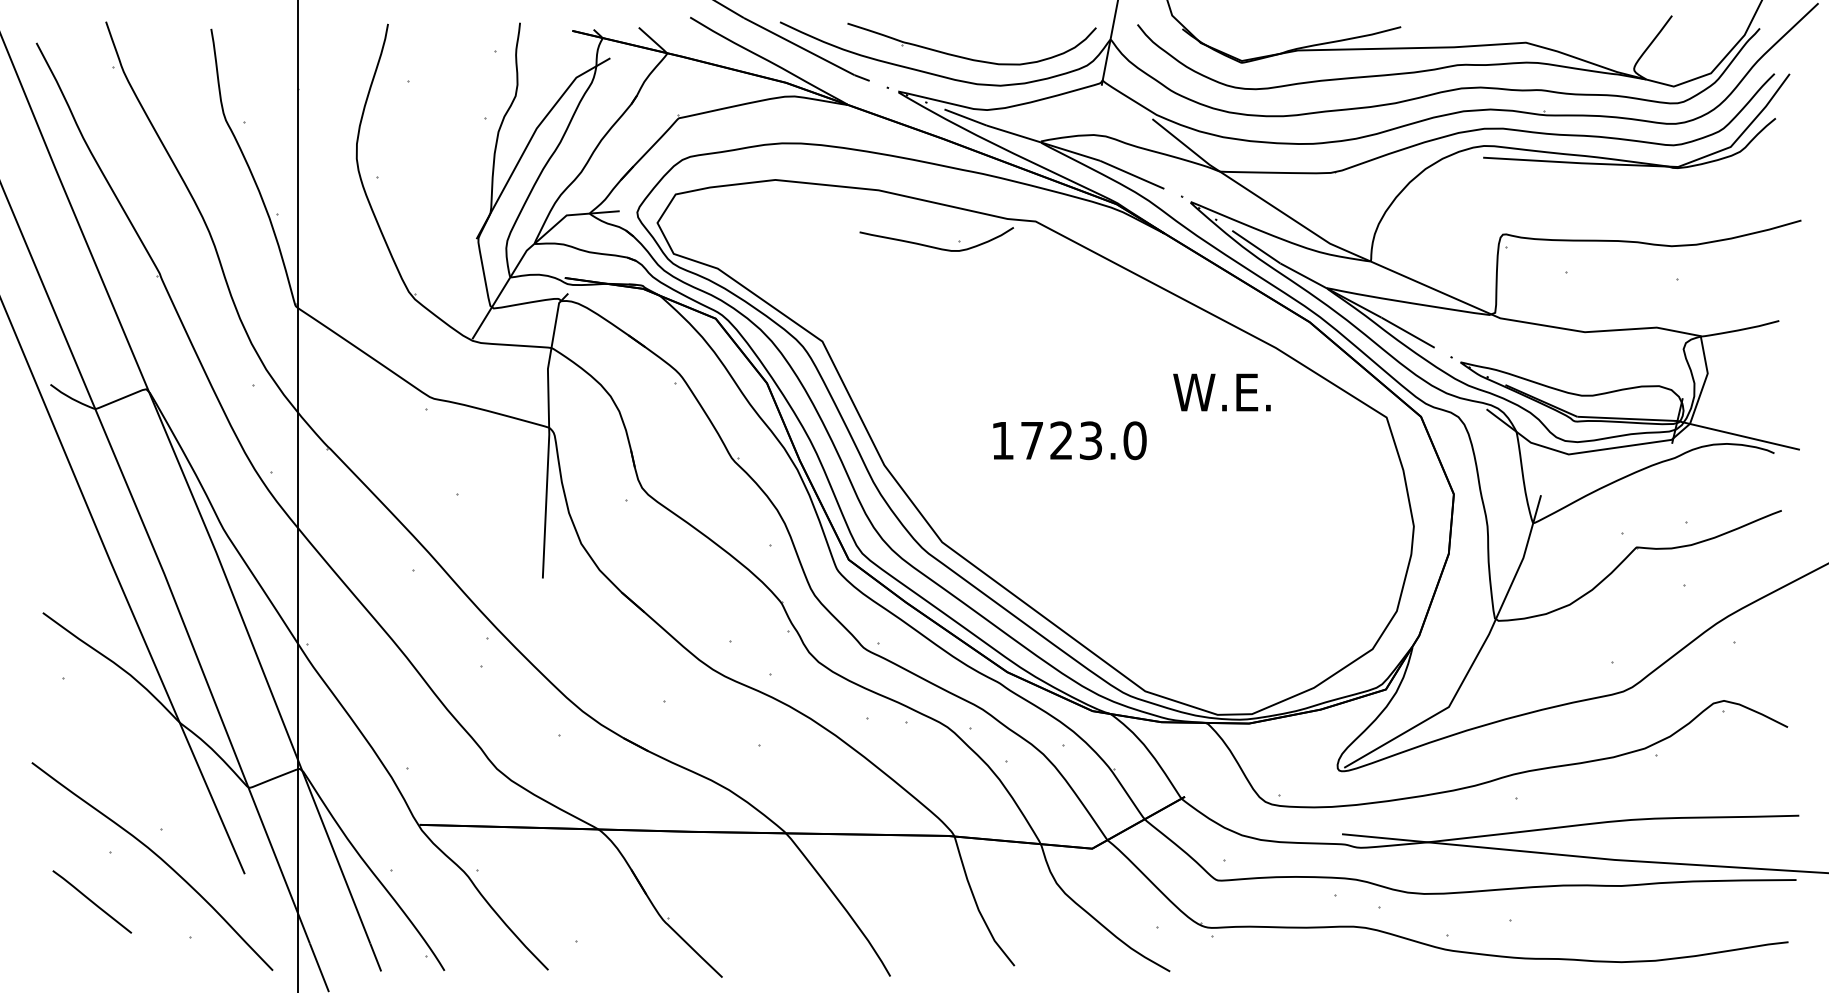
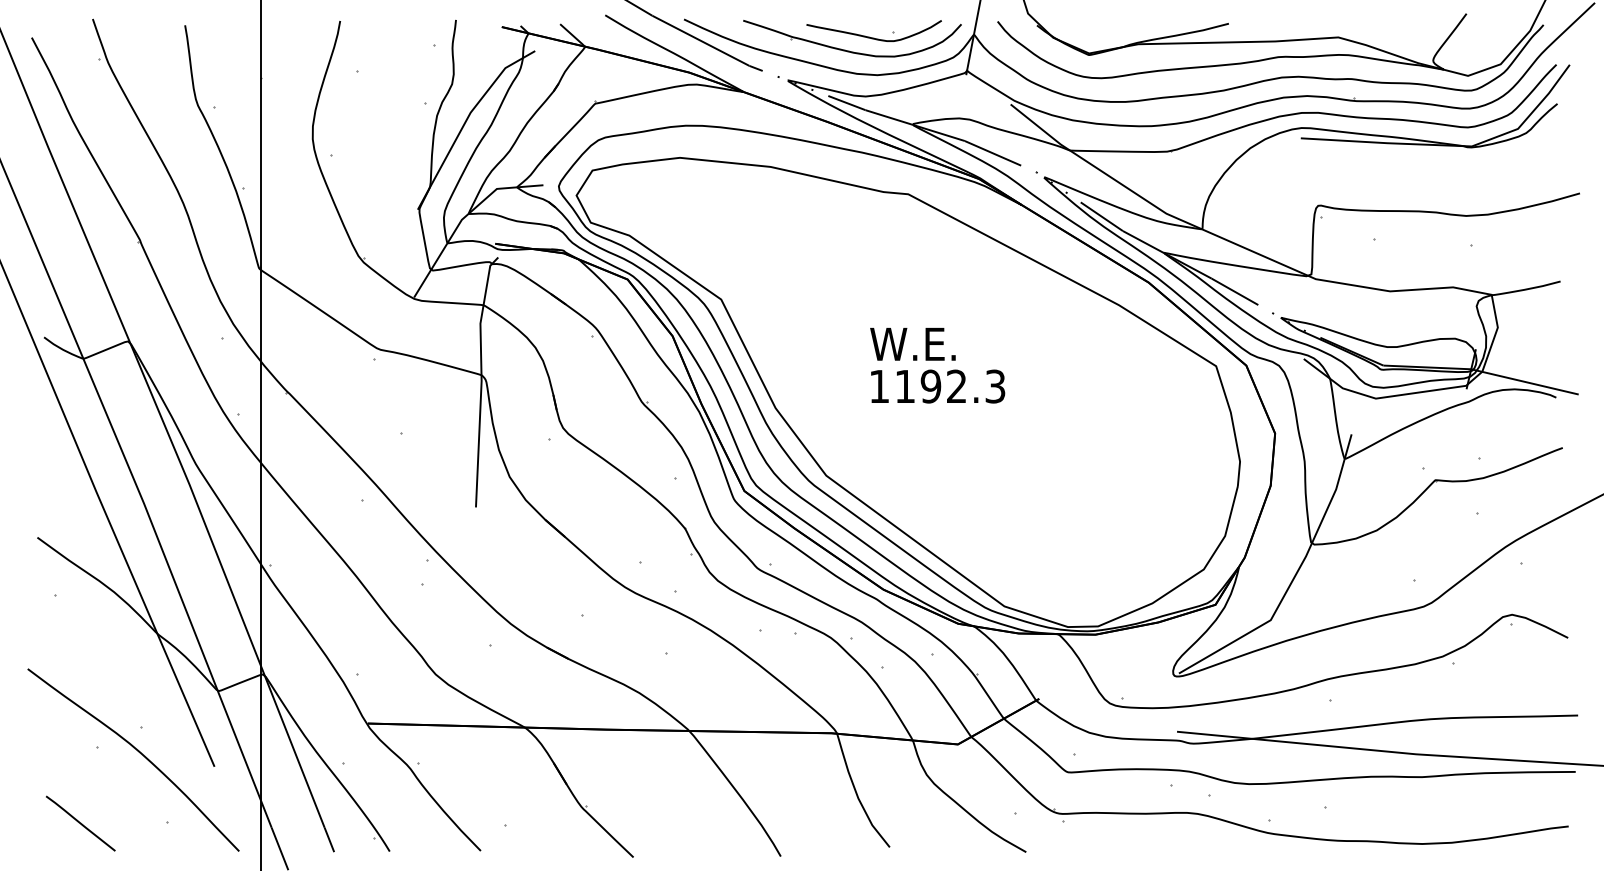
part: (934, 246) -> (872, 37), moved
text: (1221, 392) -> (912, 344), moved
text: (1083, 440) -> (950, 386), 1723.0 -> 1192.3
line: (92, 901) -> (80, 823), moved

